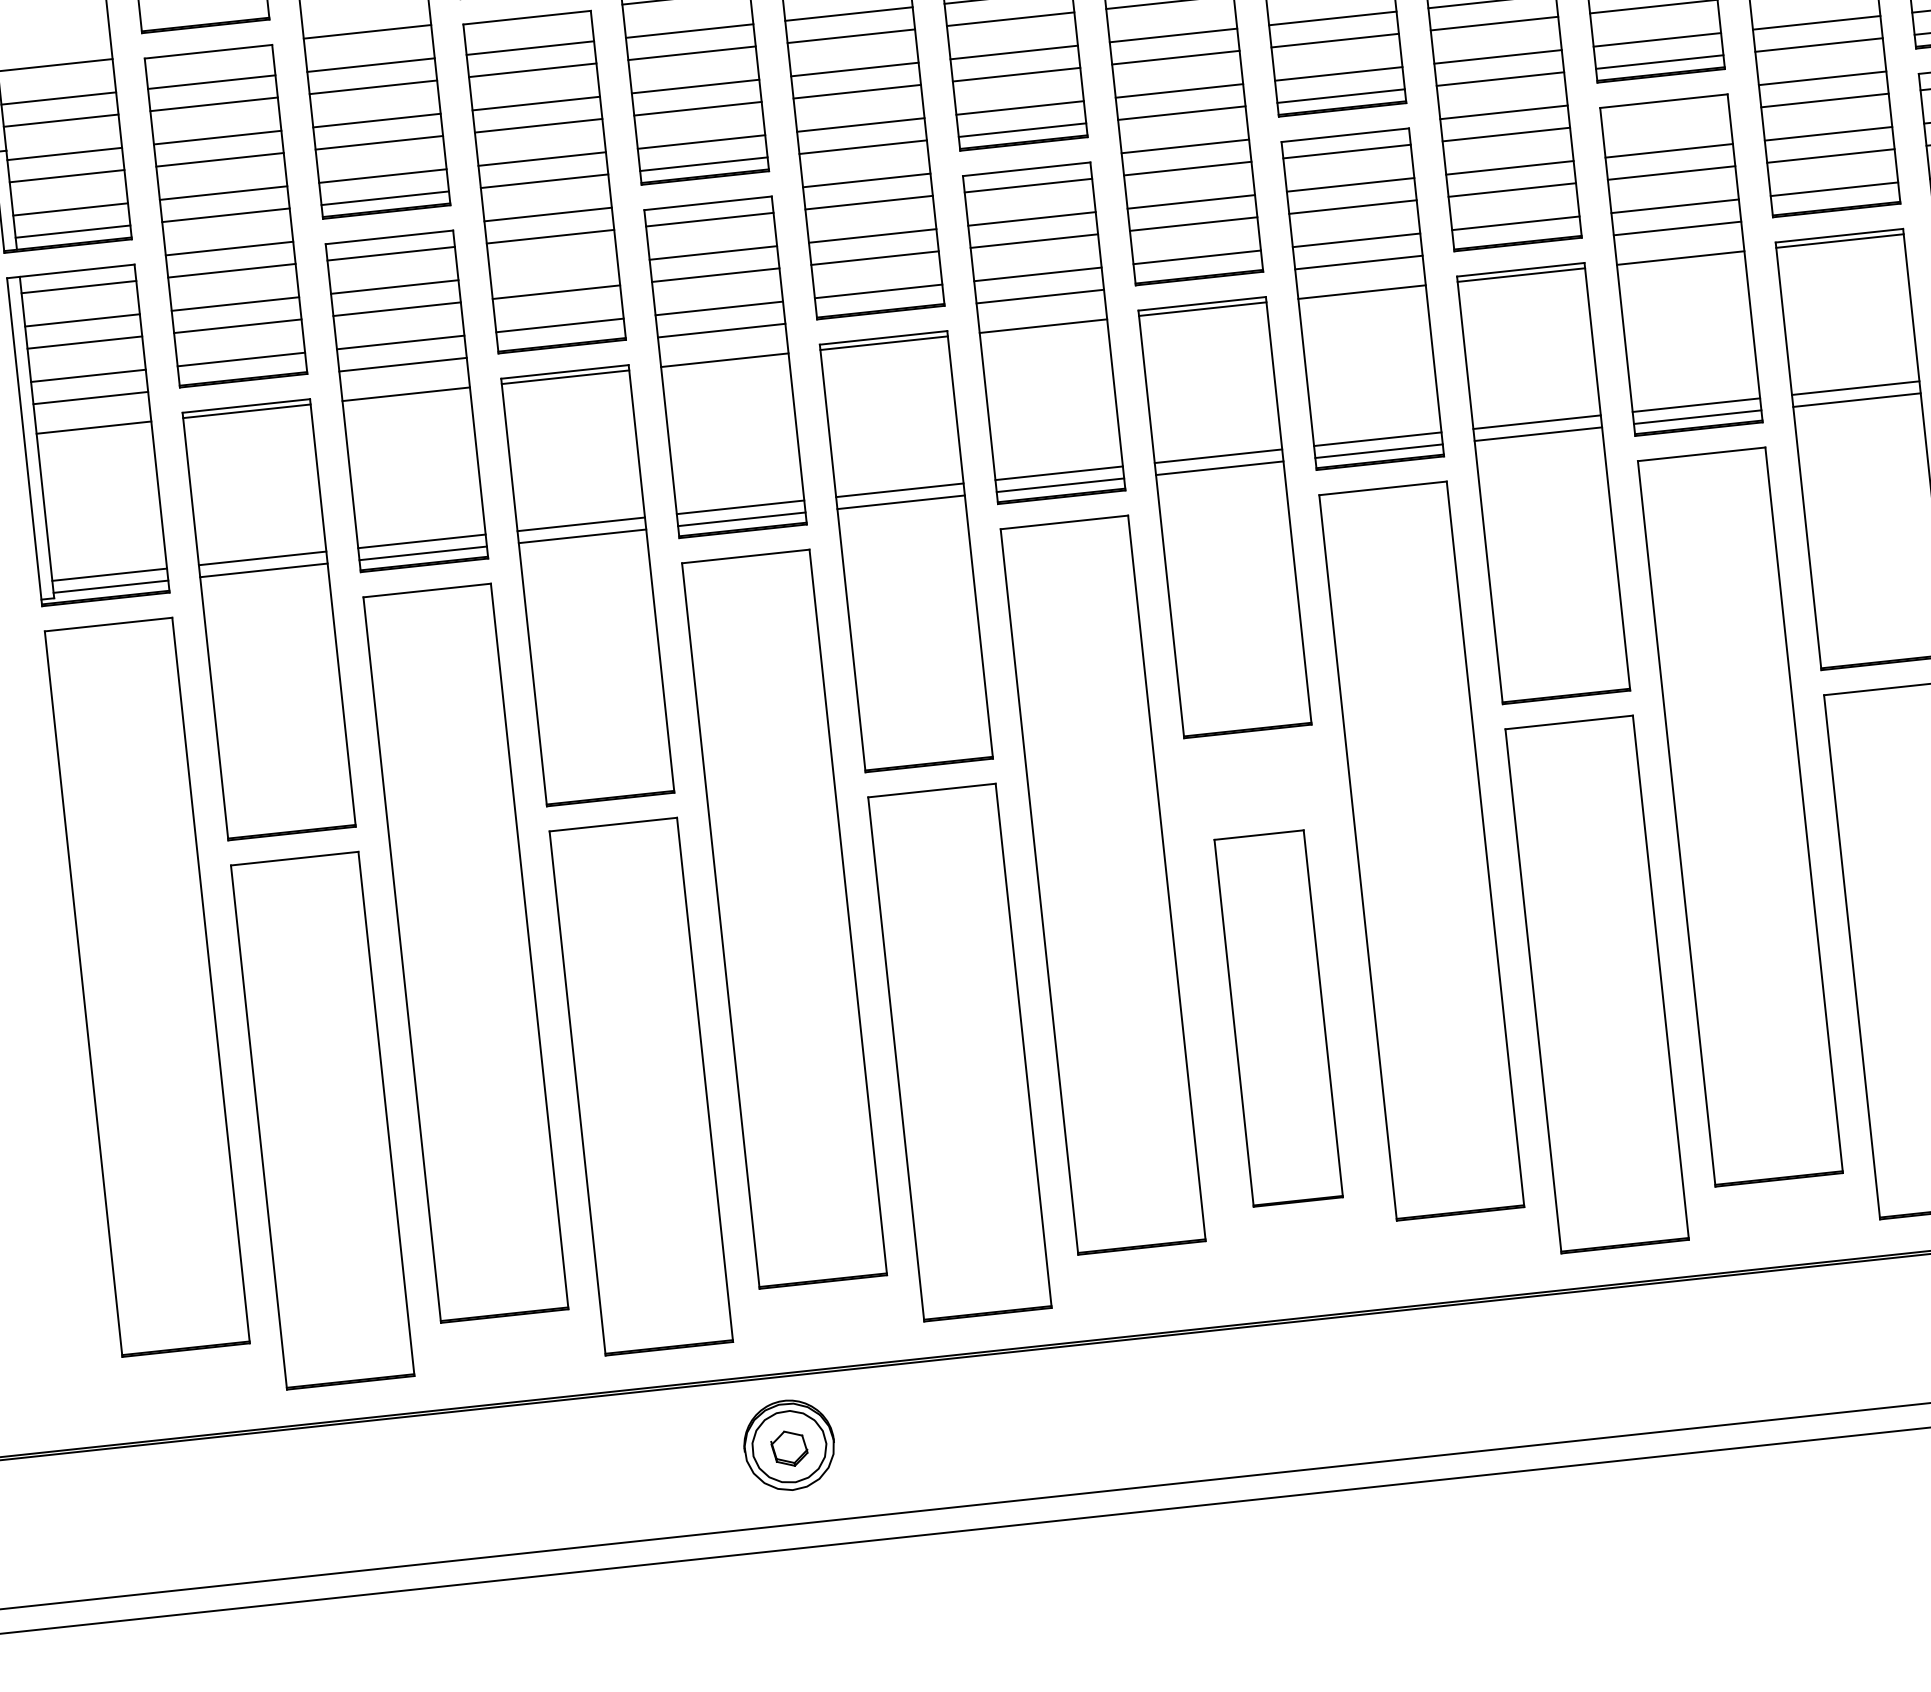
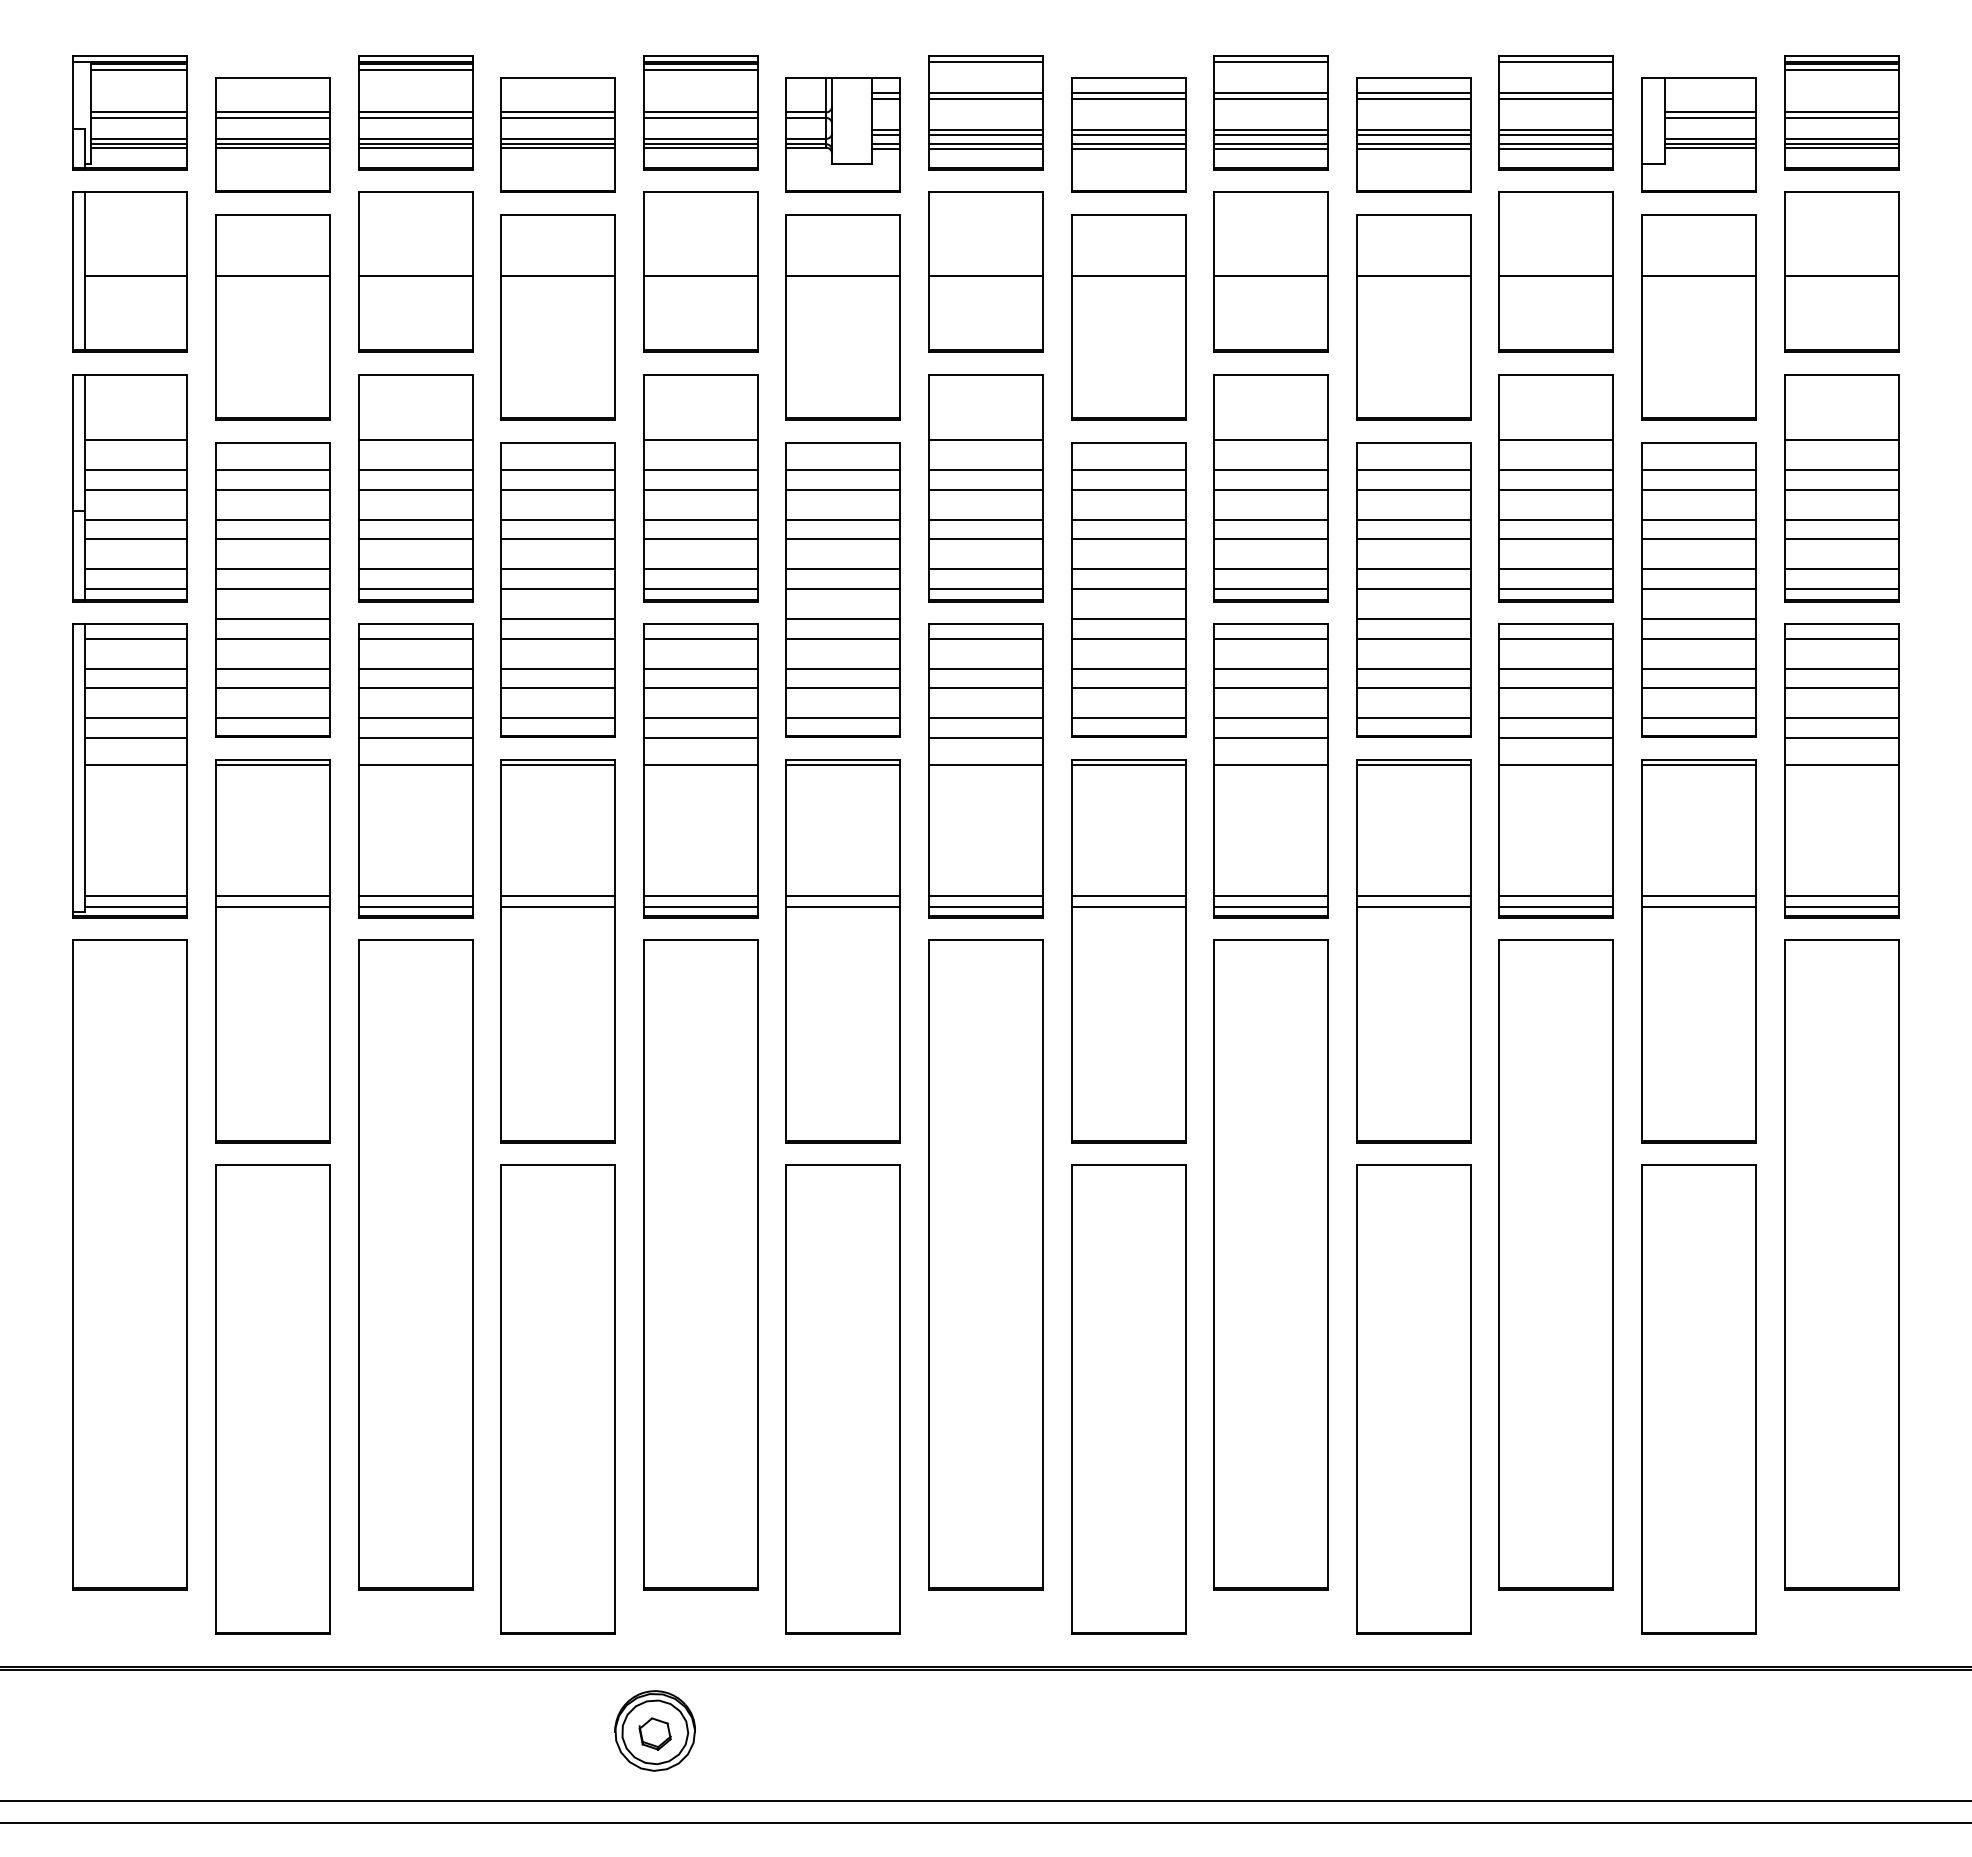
line: (1665, 117) -> (1556, 638), added
line: (554, 269) -> (558, 668), added
part: (1278, 1018) -> (1128, 1399), size x1.43

